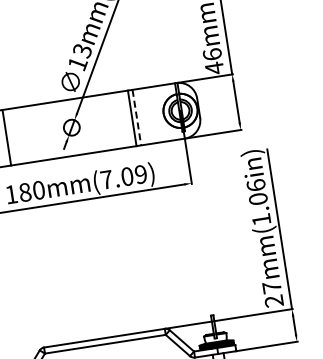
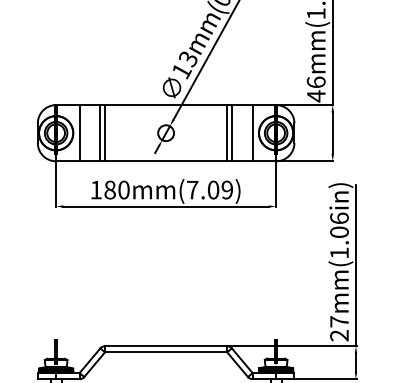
line: (157, 114) -> (252, 133), added
line: (136, 117) -> (231, 133), dashed -> solid
line: (11, 137) -> (105, 133), added

